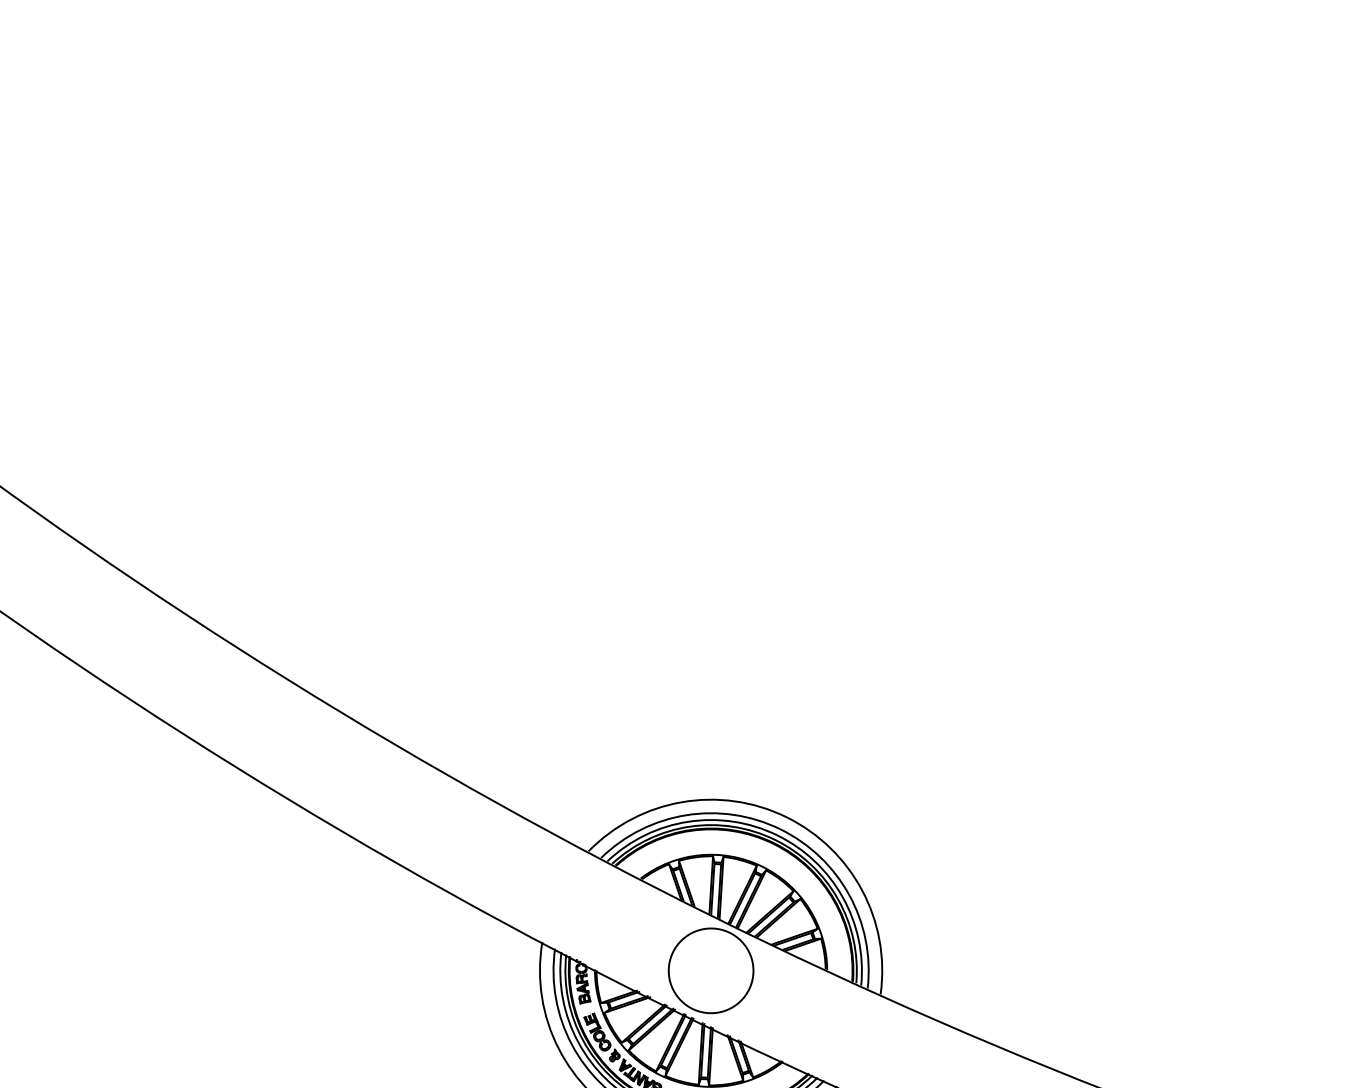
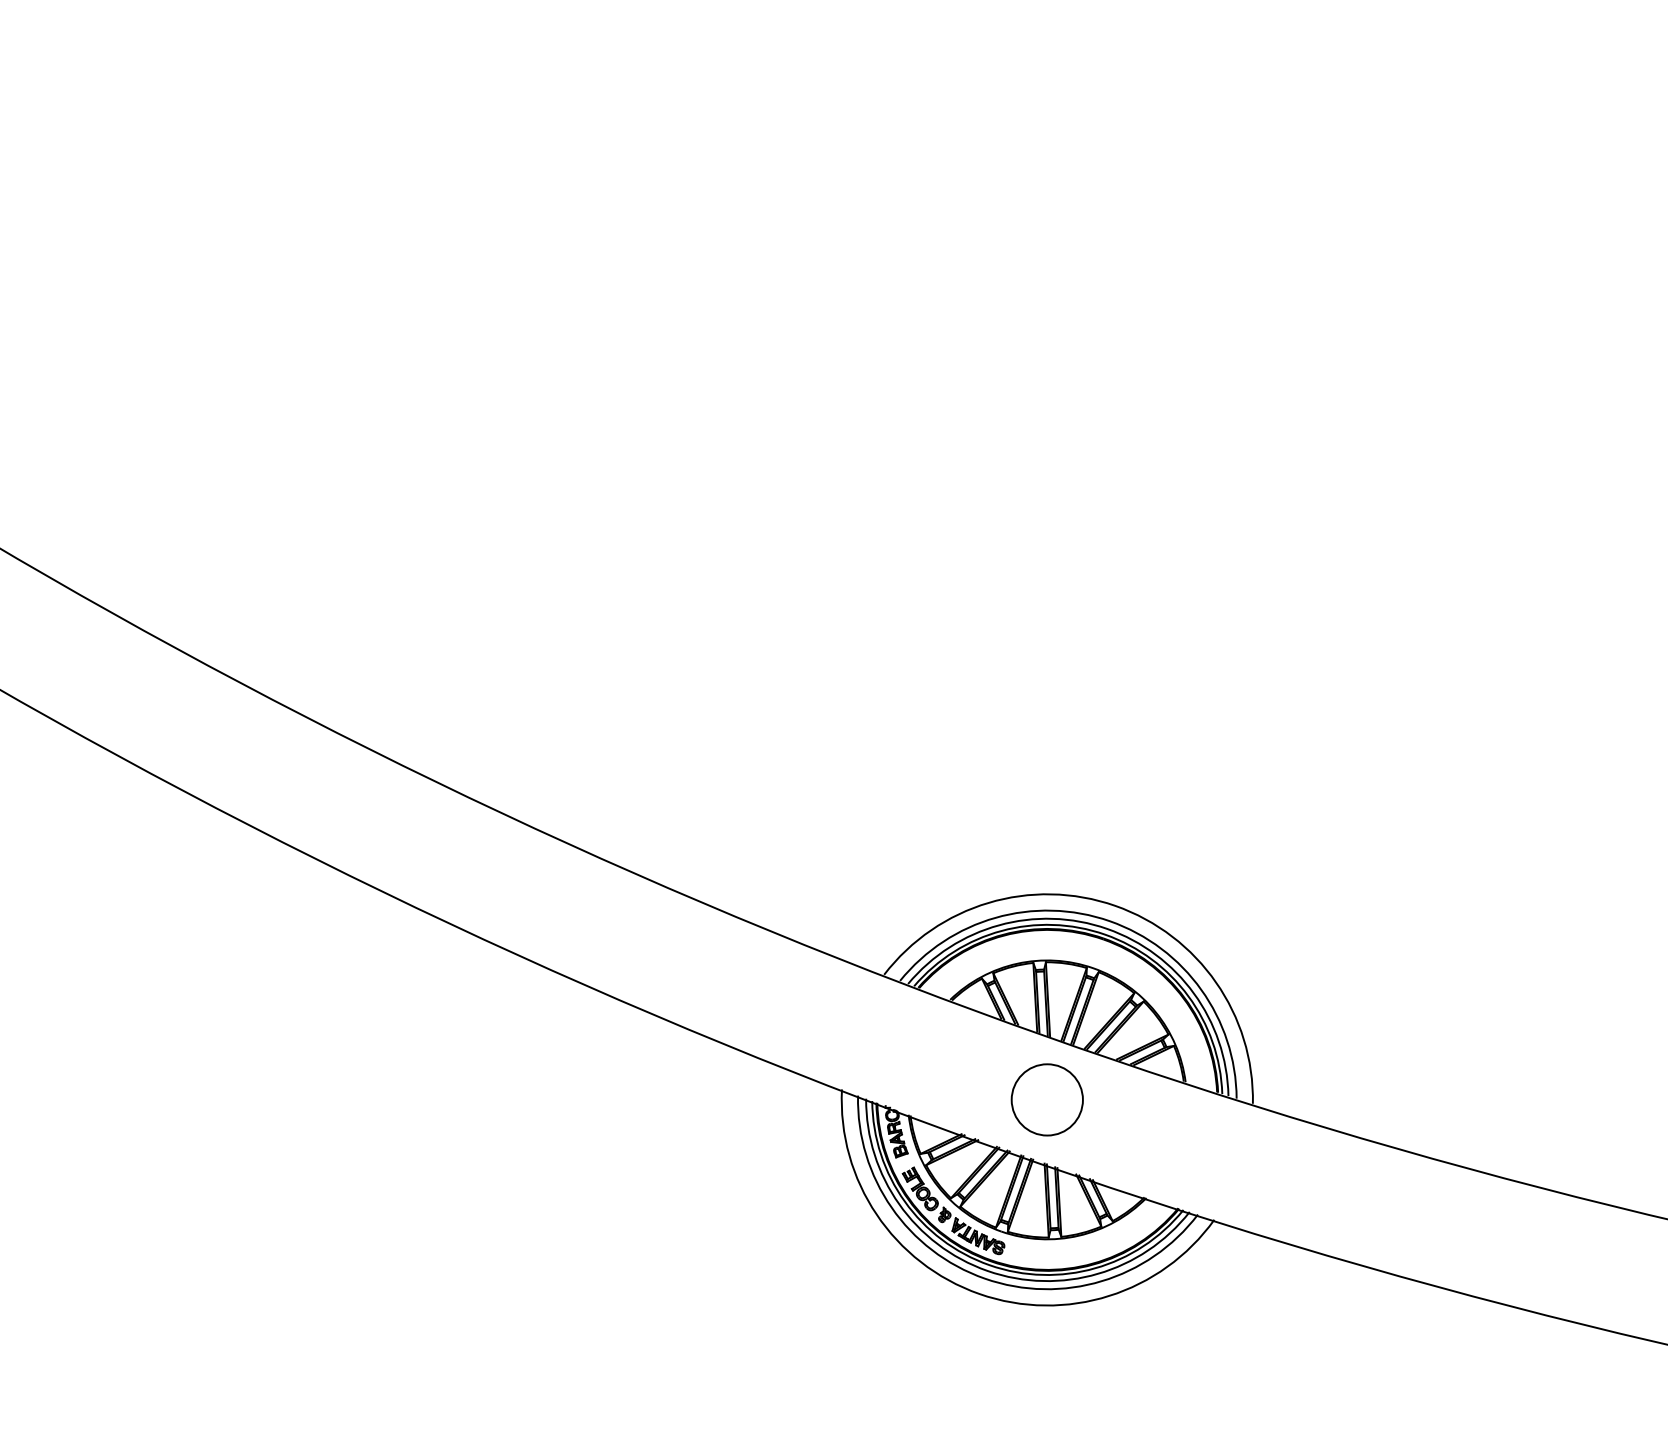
circle: (711, 970) -> (1047, 1099), size x0.7

